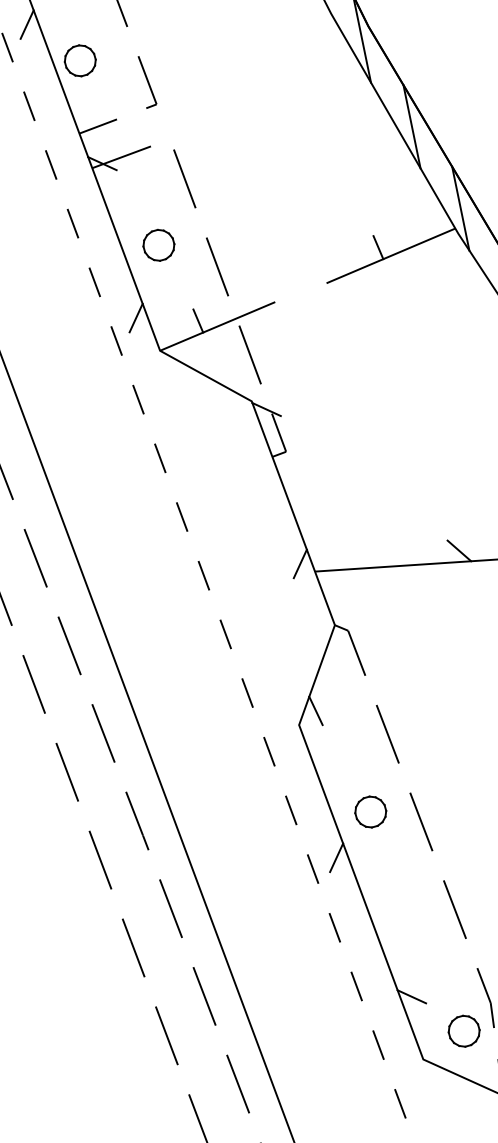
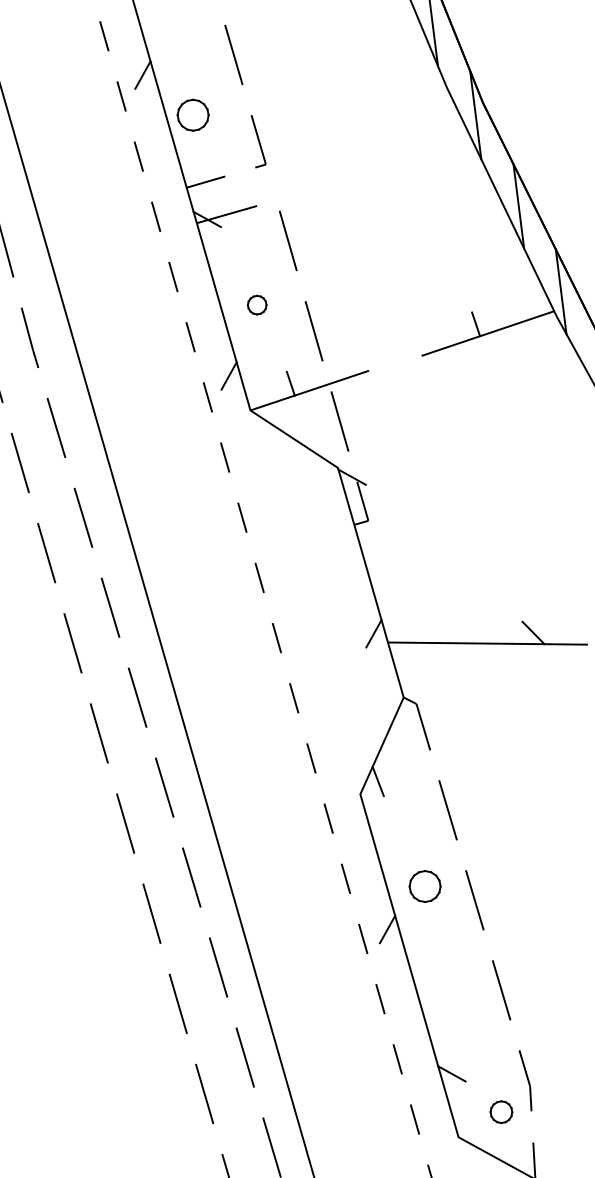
part: (157, 244) -> (256, 304), size x0.6
part: (464, 1030) -> (501, 1111), size x0.7

